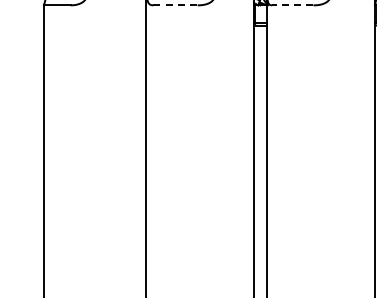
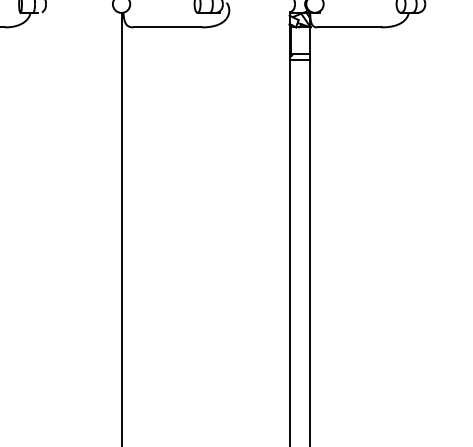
line: (176, 5) -> (169, 27), dashed -> solid
line: (292, 5) -> (349, 27), dashed -> solid

